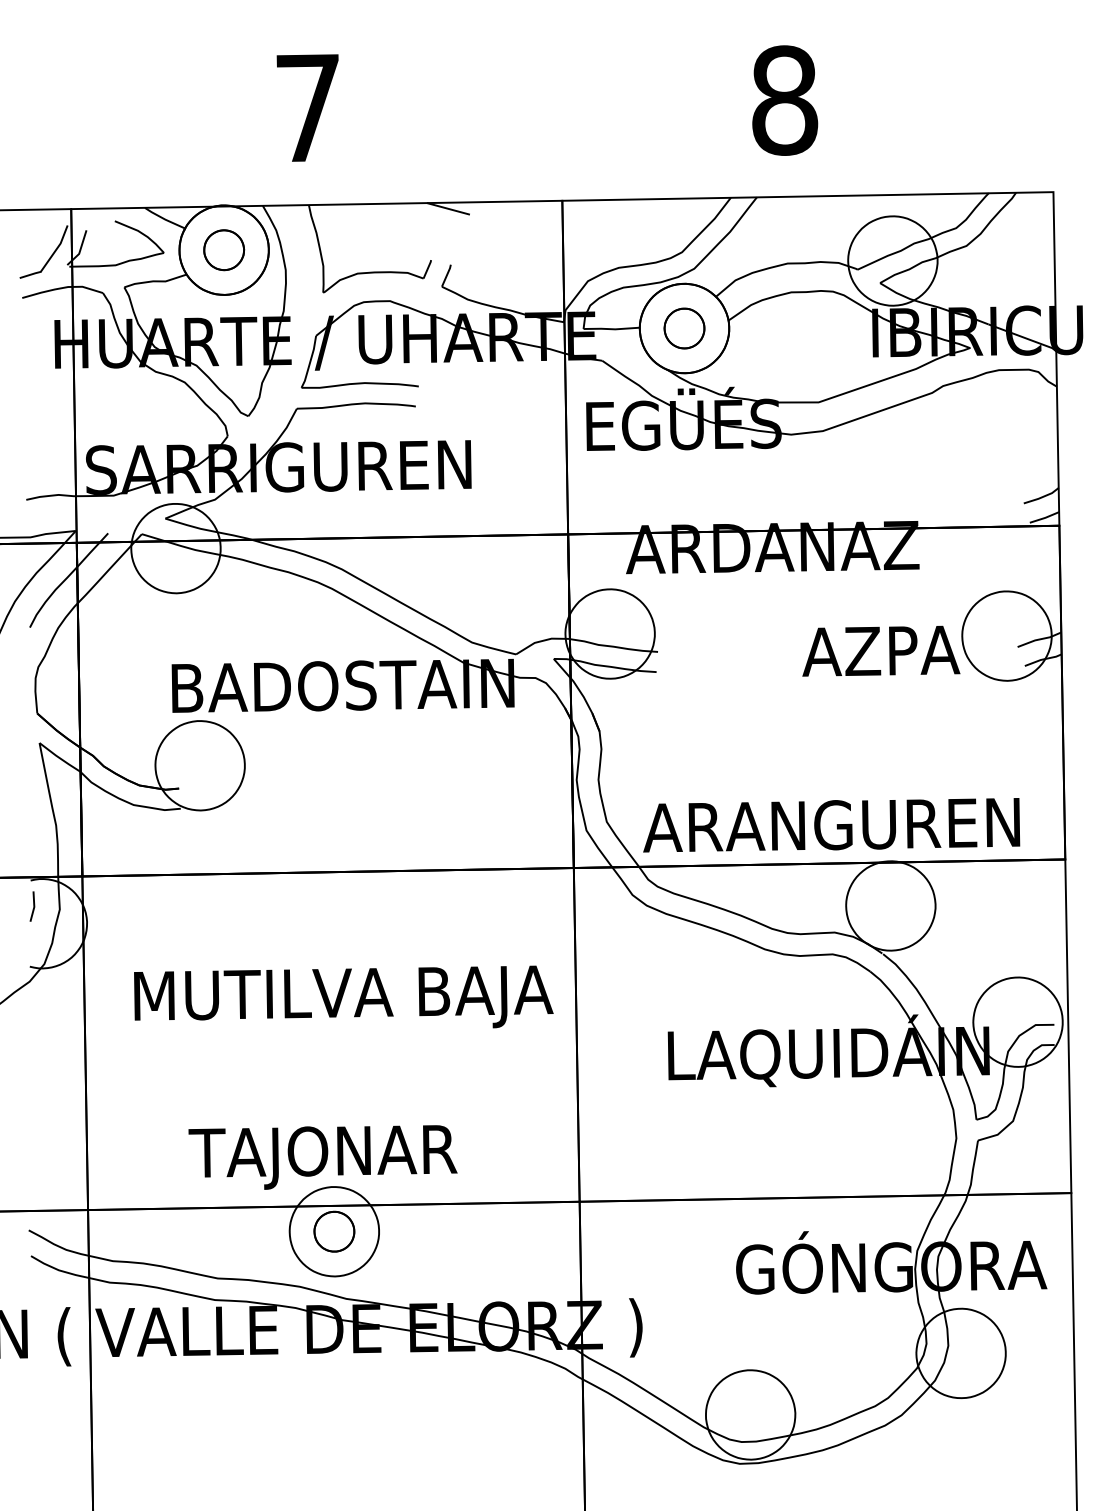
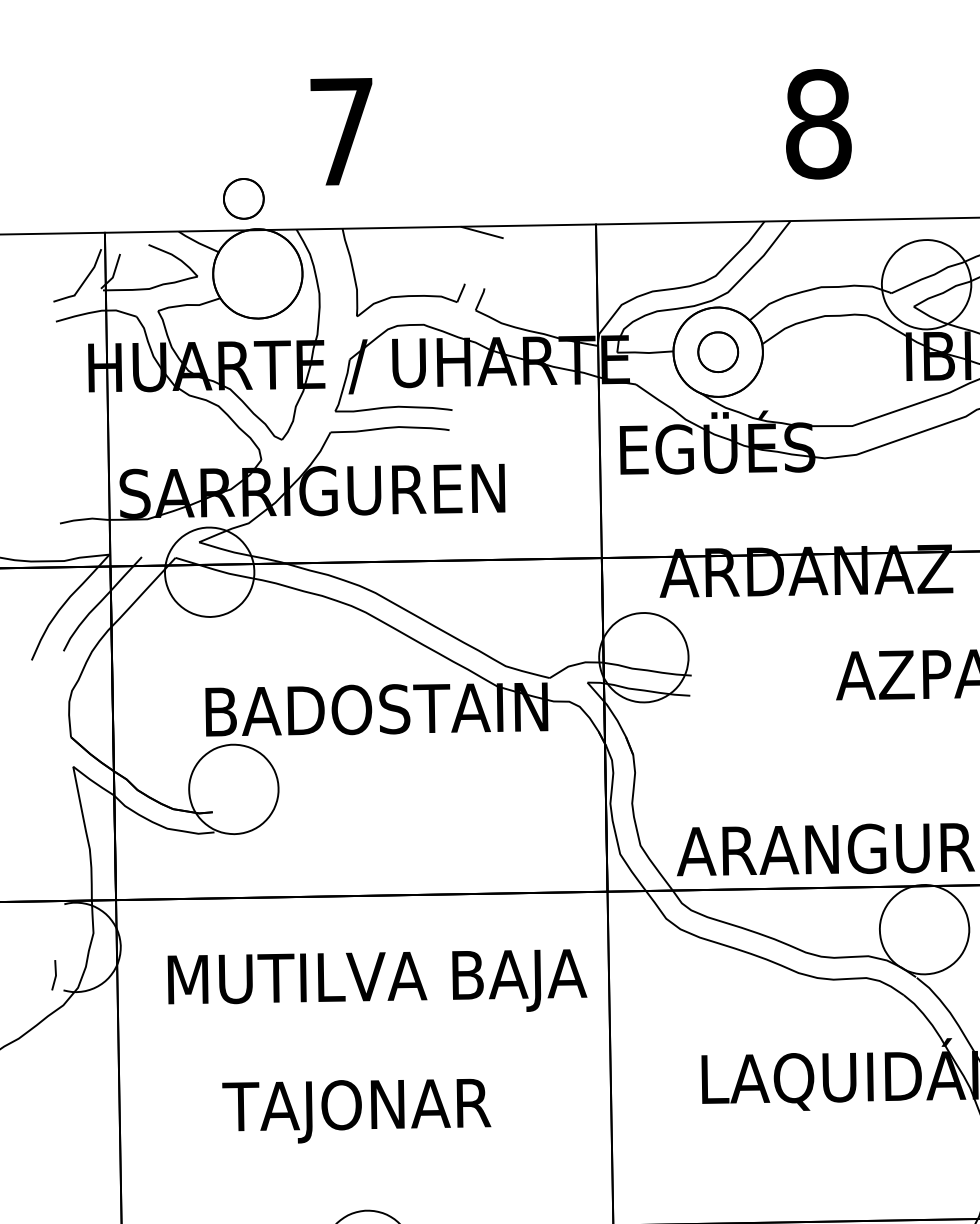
part: (224, 250) -> (244, 199), moved
line: (33, 906) -> (55, 975), moved
text: (343, 996) -> (377, 980), moved
text: (322, 1157) -> (356, 1111), moved

